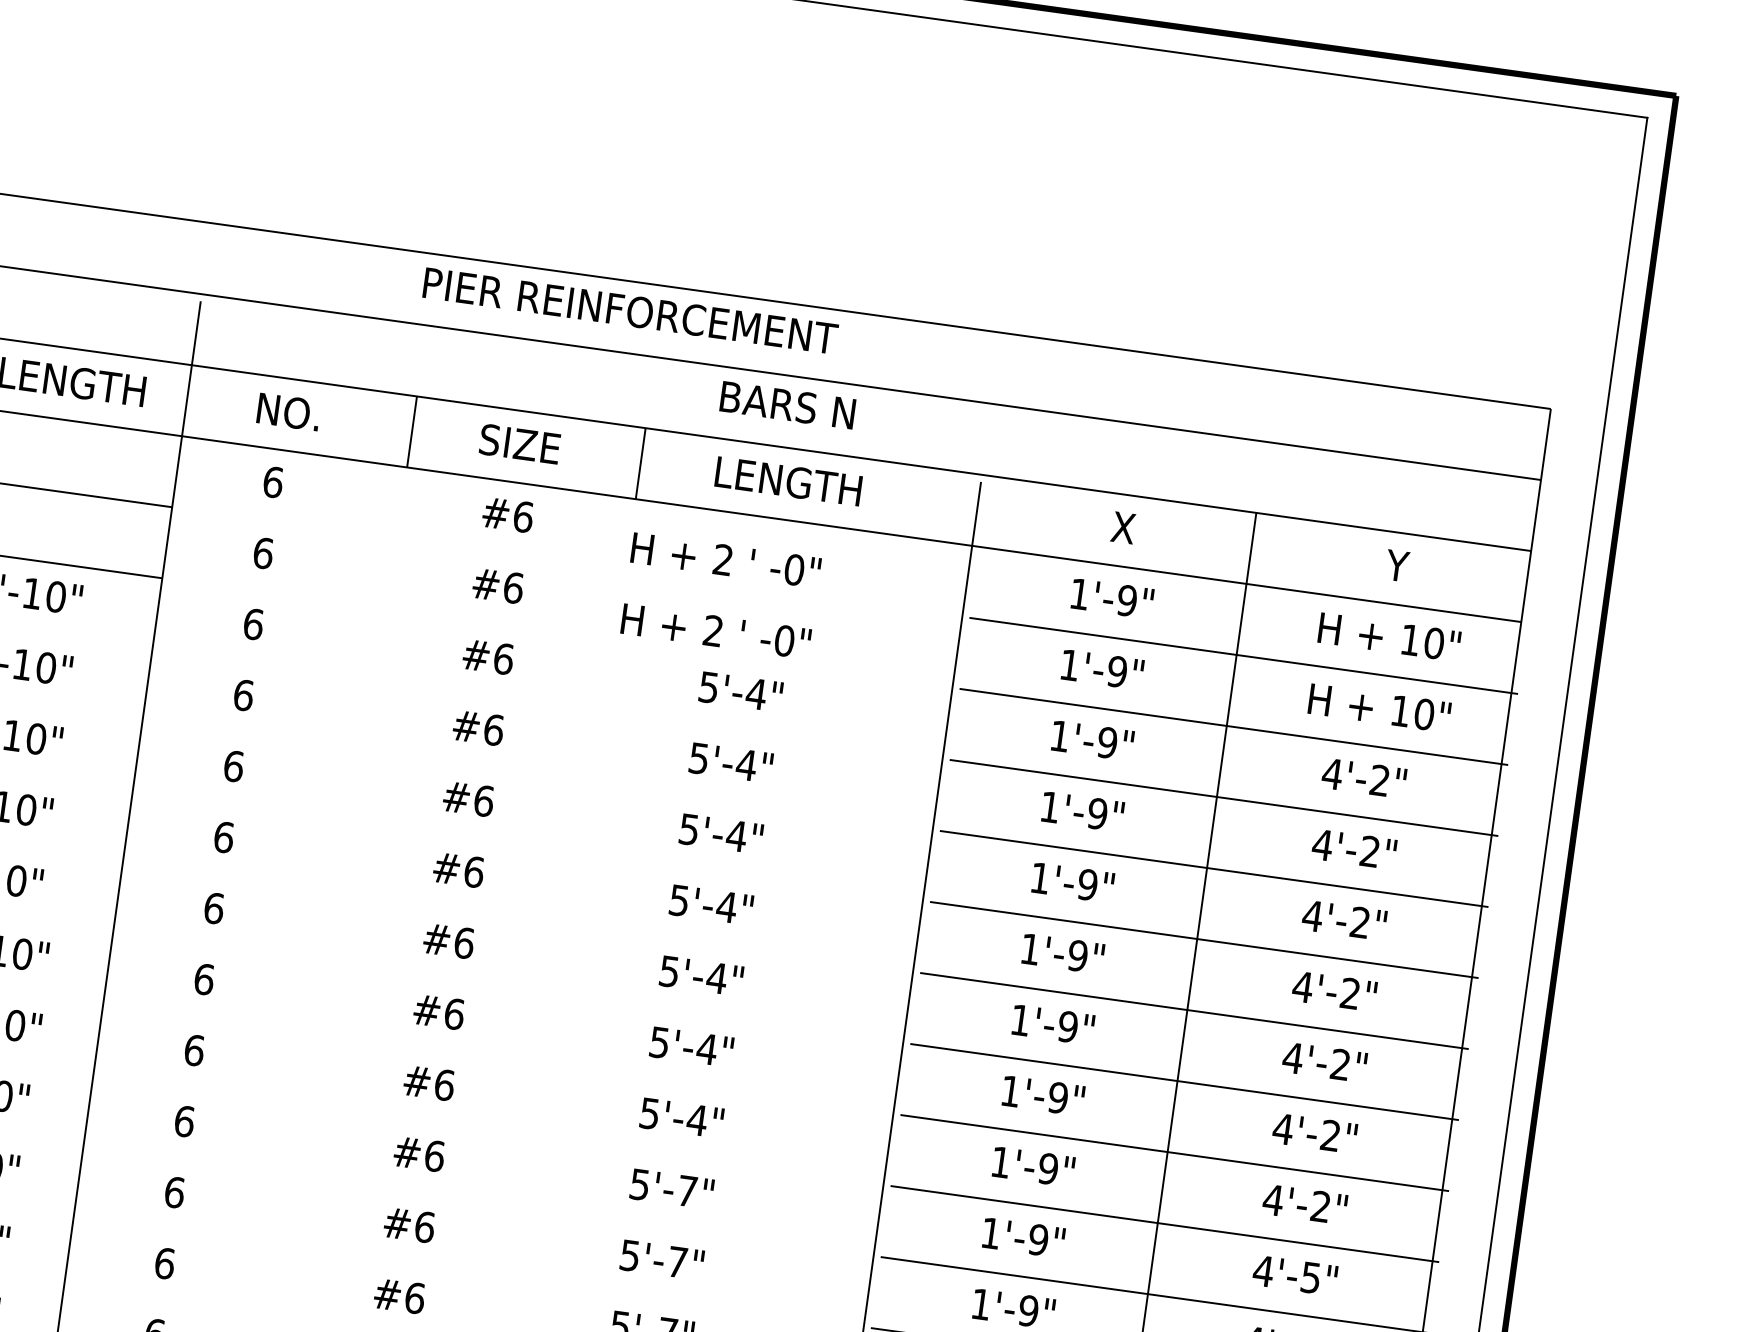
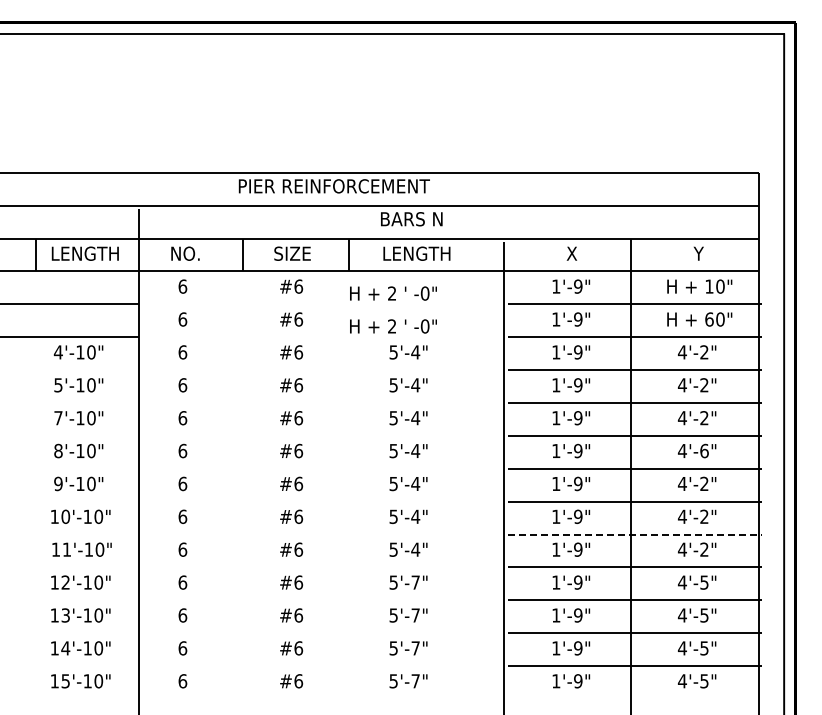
text: (1400, 711) -> (709, 319), 10" -> 60"
text: (1350, 992) -> (704, 450), 4'-2" -> 4'-6"
line: (1176, 1153) -> (635, 534), solid -> dashed

